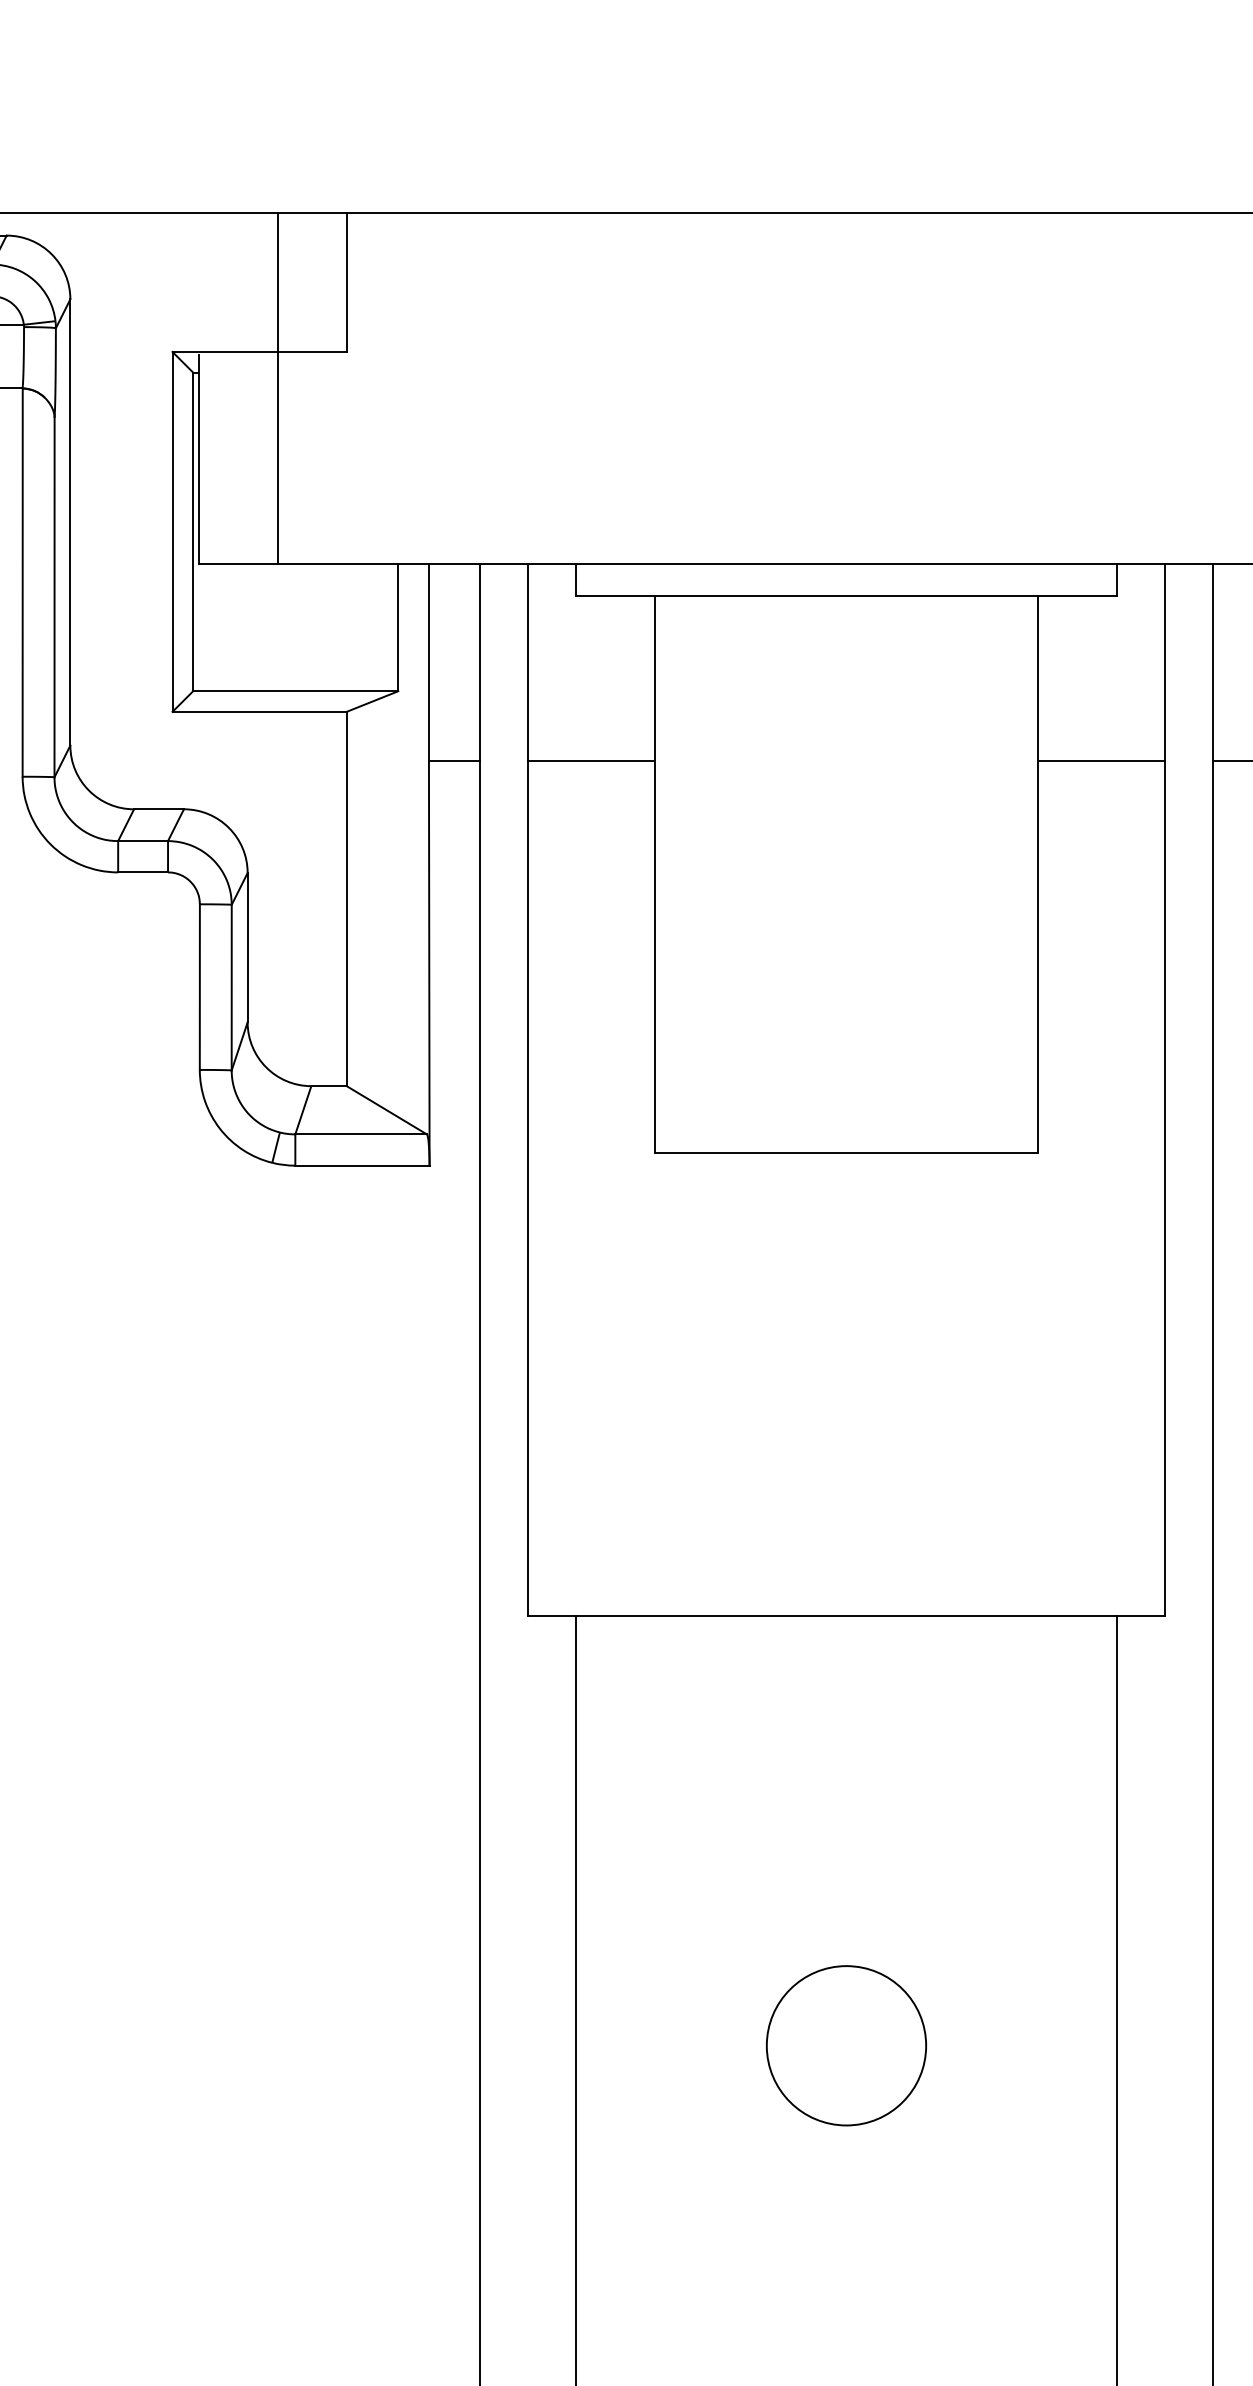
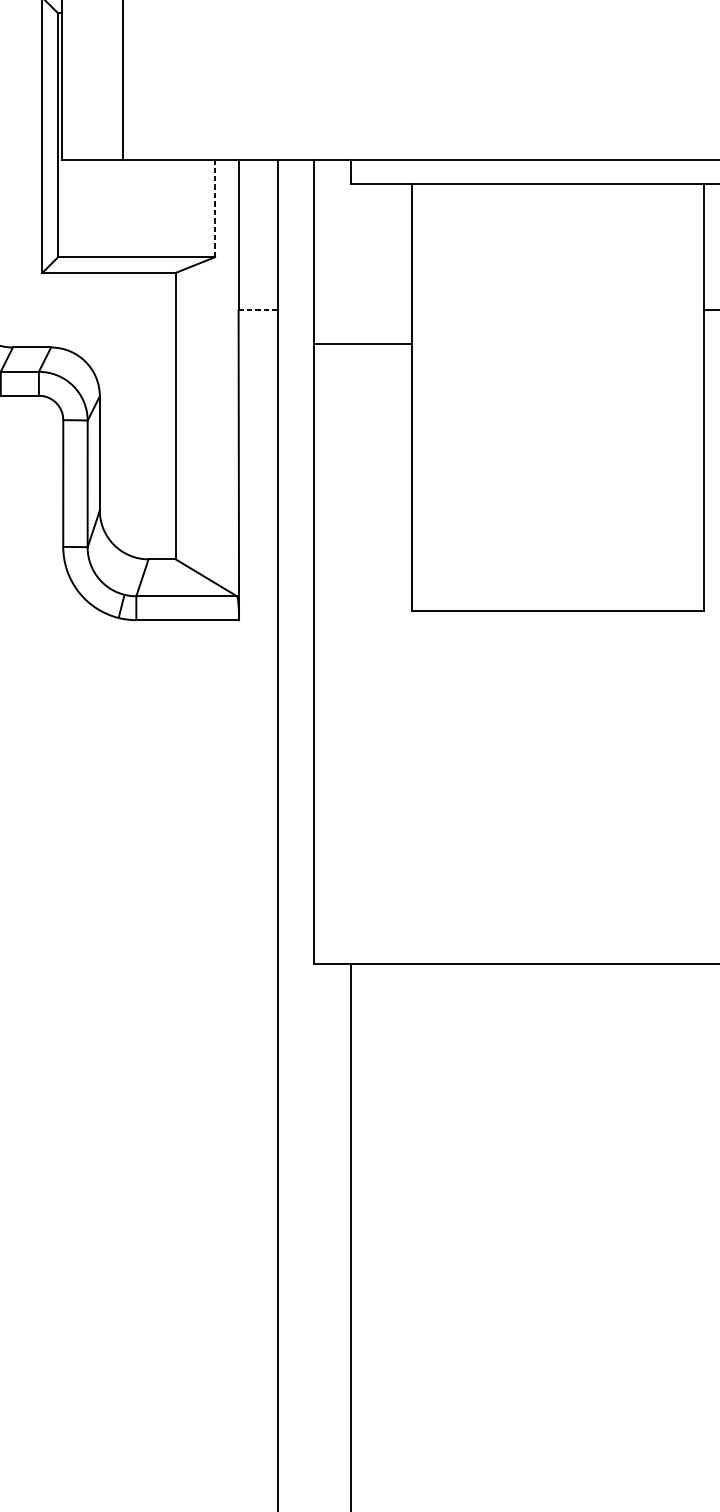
line: (398, 627) -> (215, 208), solid -> dashed
line: (454, 760) -> (258, 310), solid -> dashed
line: (591, 760) -> (362, 343), moved
circle: (846, 2045) -> (558, 1293), removed

